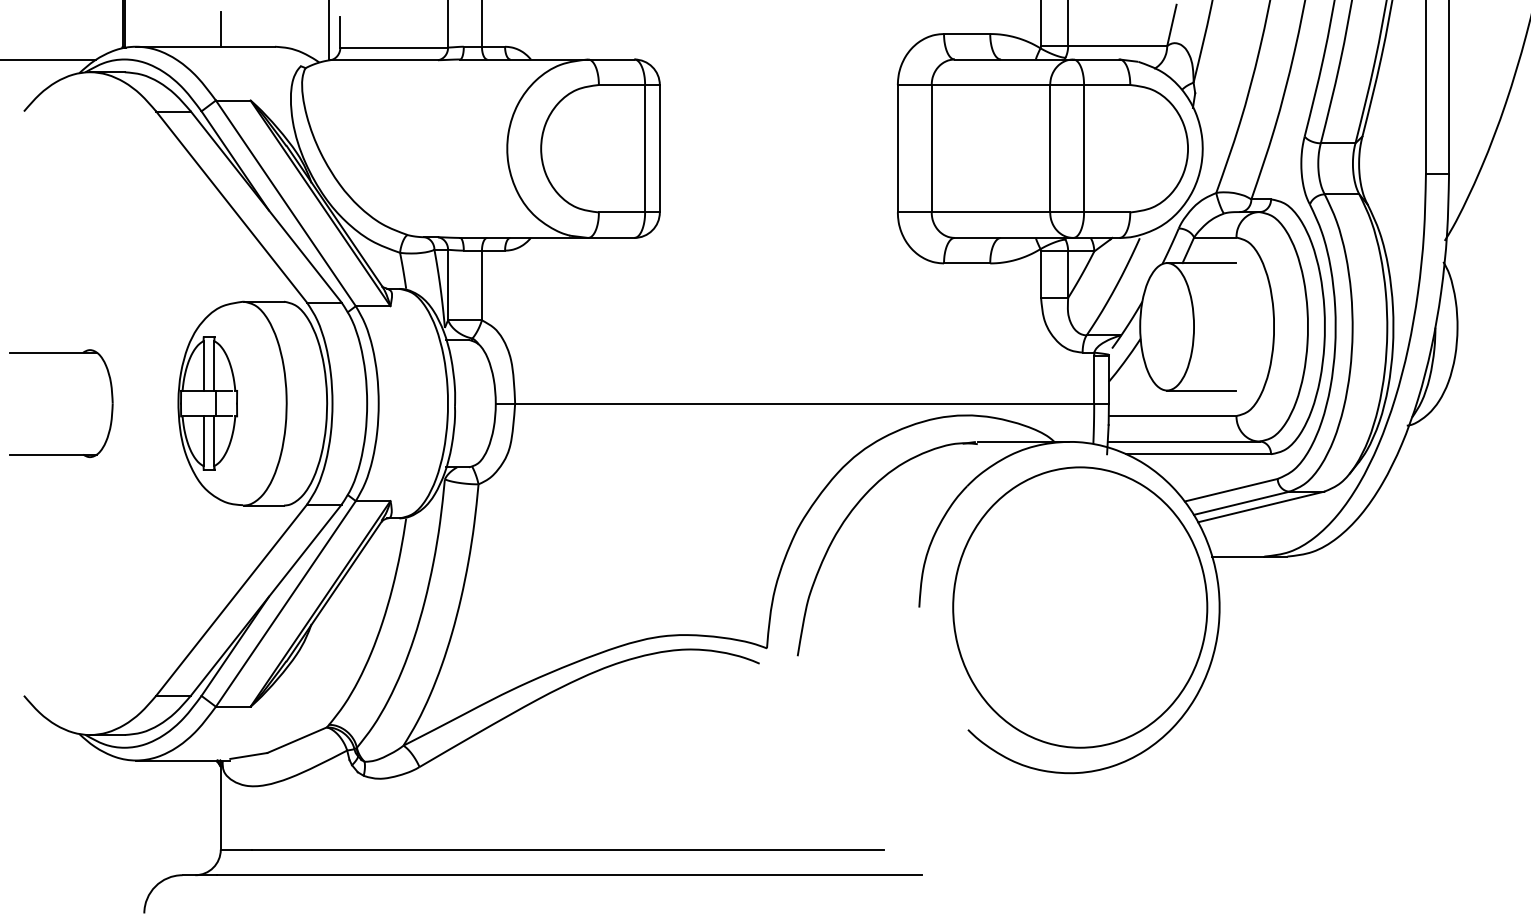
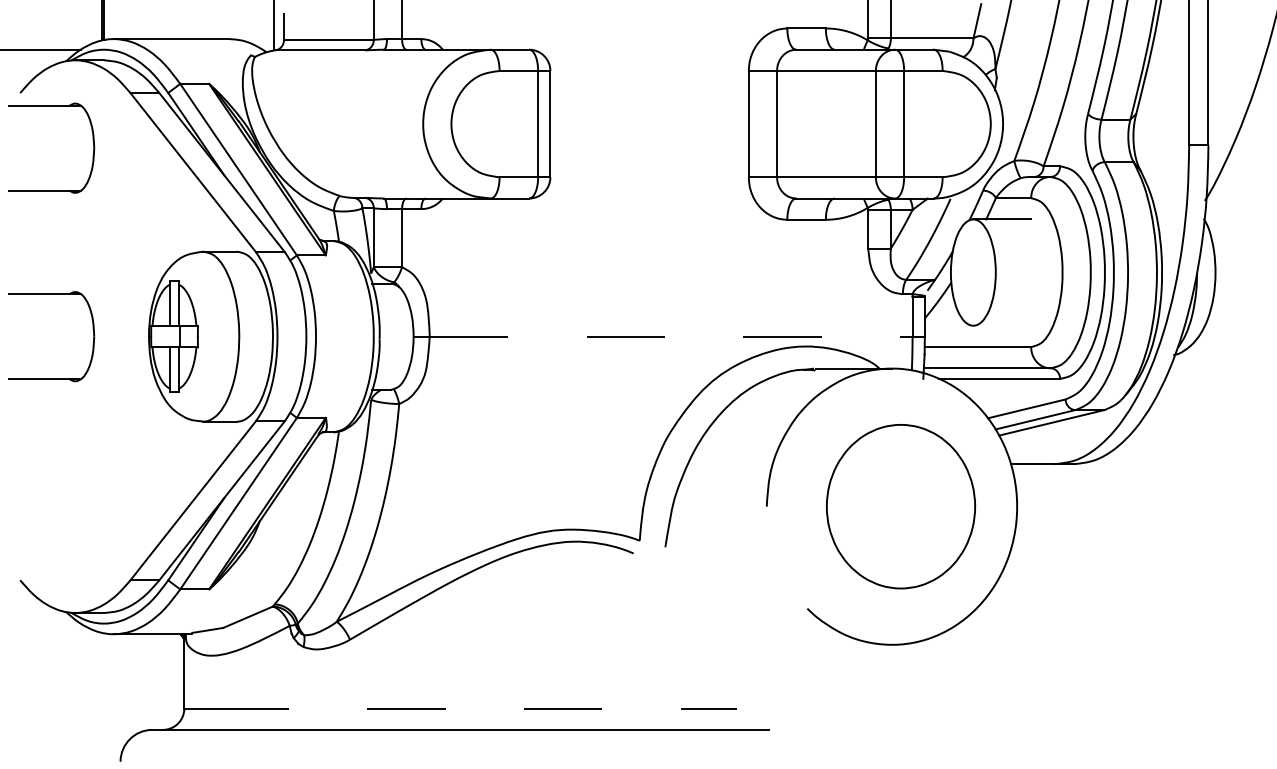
line: (221, 29) -> (184, 24), removed
part: (61, 127) -> (51, 106), added
line: (1201, 390) -> (1002, 325), removed
line: (804, 403) -> (671, 336), solid -> dashed
part: (1080, 607) -> (901, 506), size x0.7
line: (567, 849) -> (473, 708), solid -> dashed

